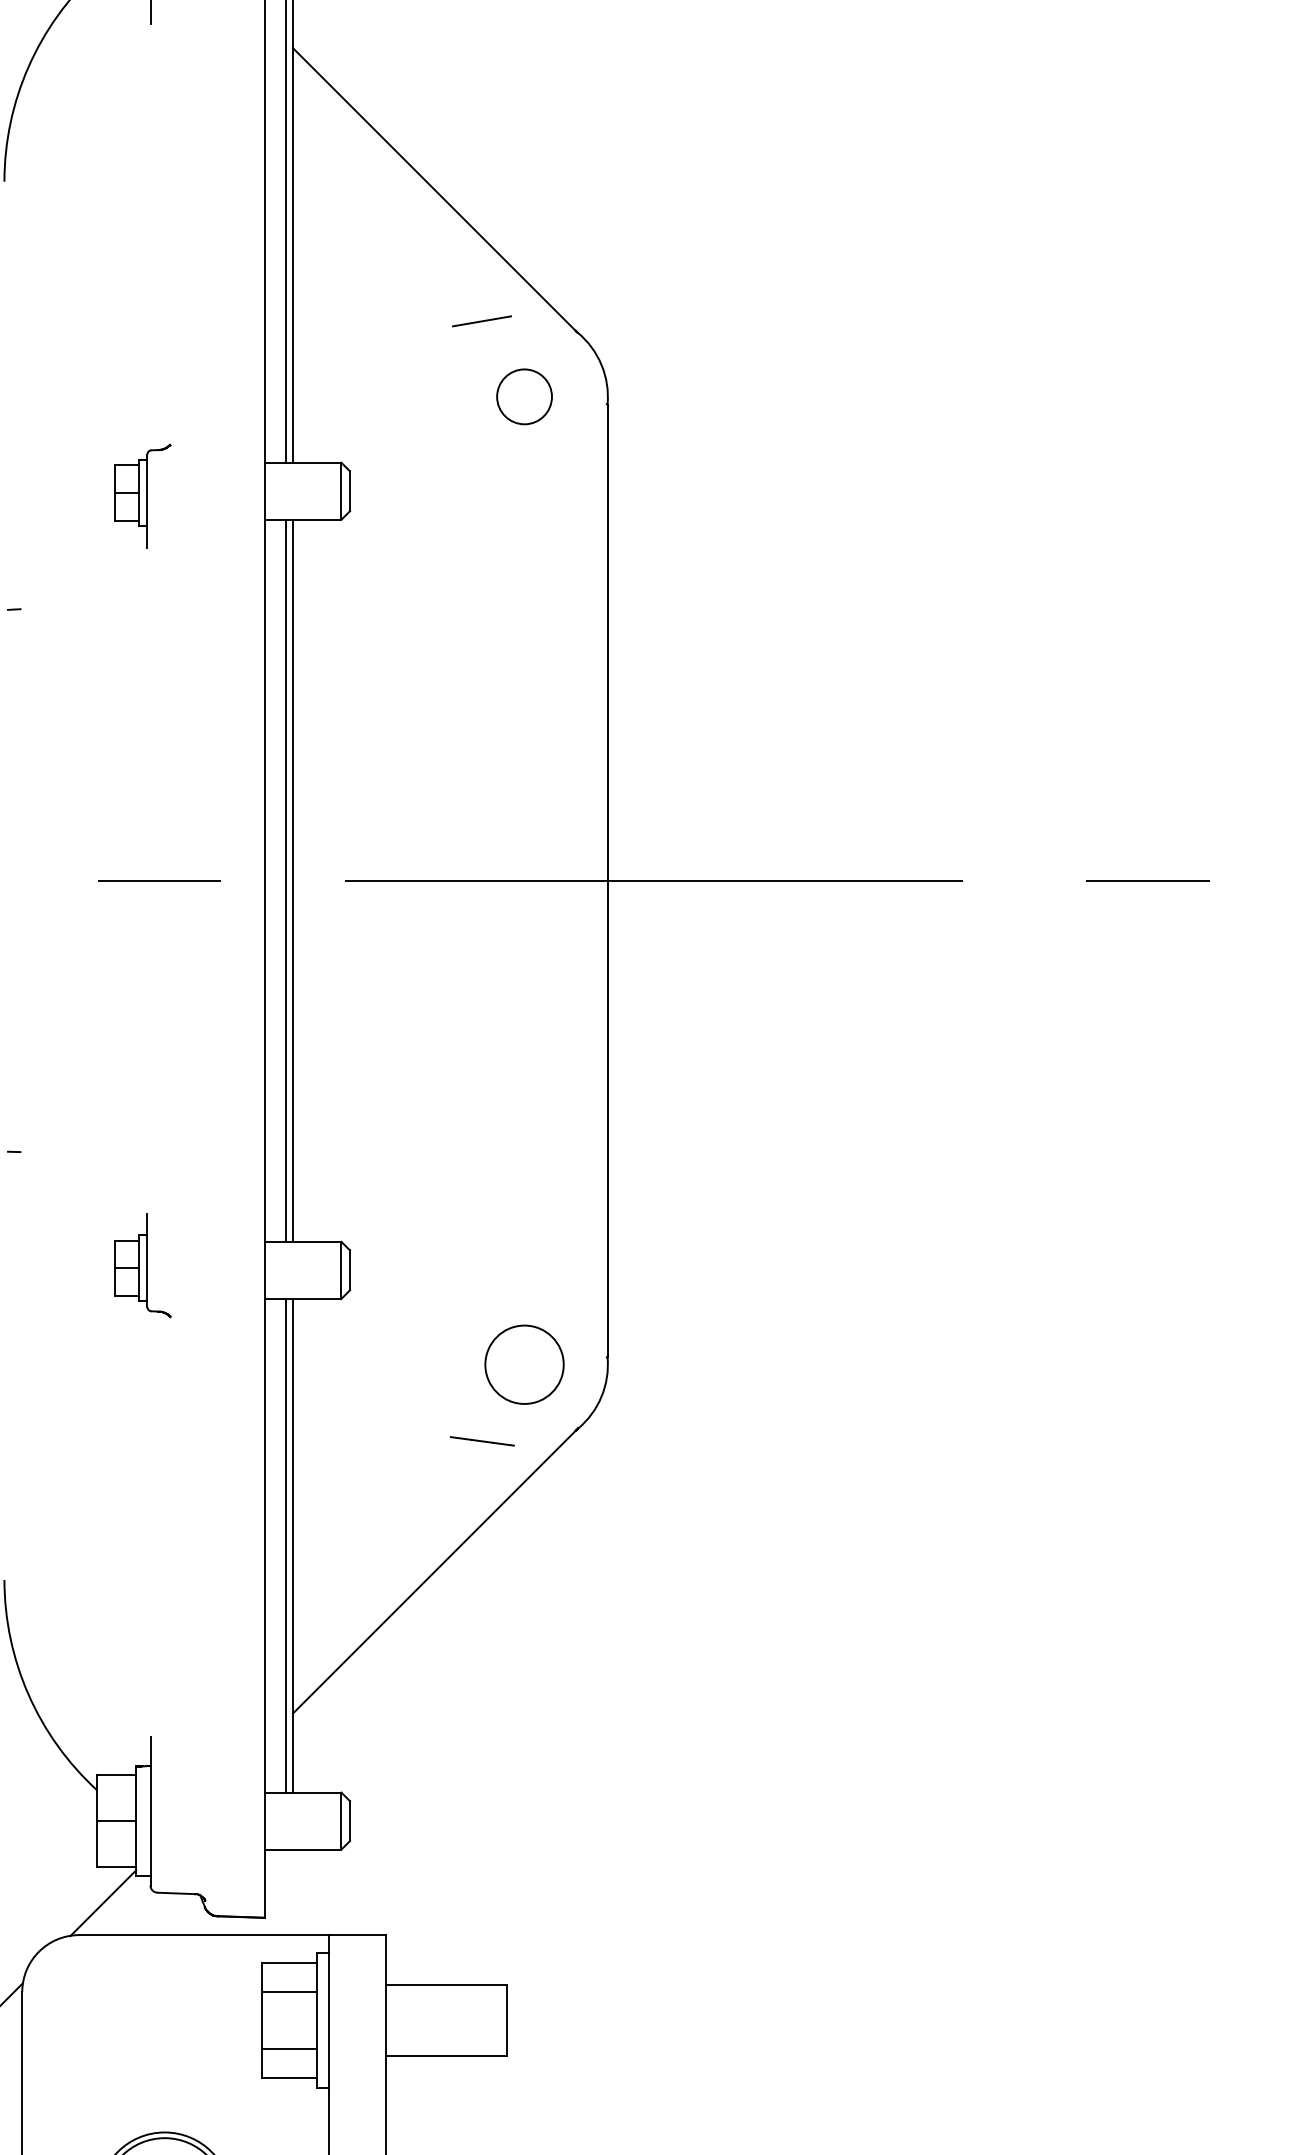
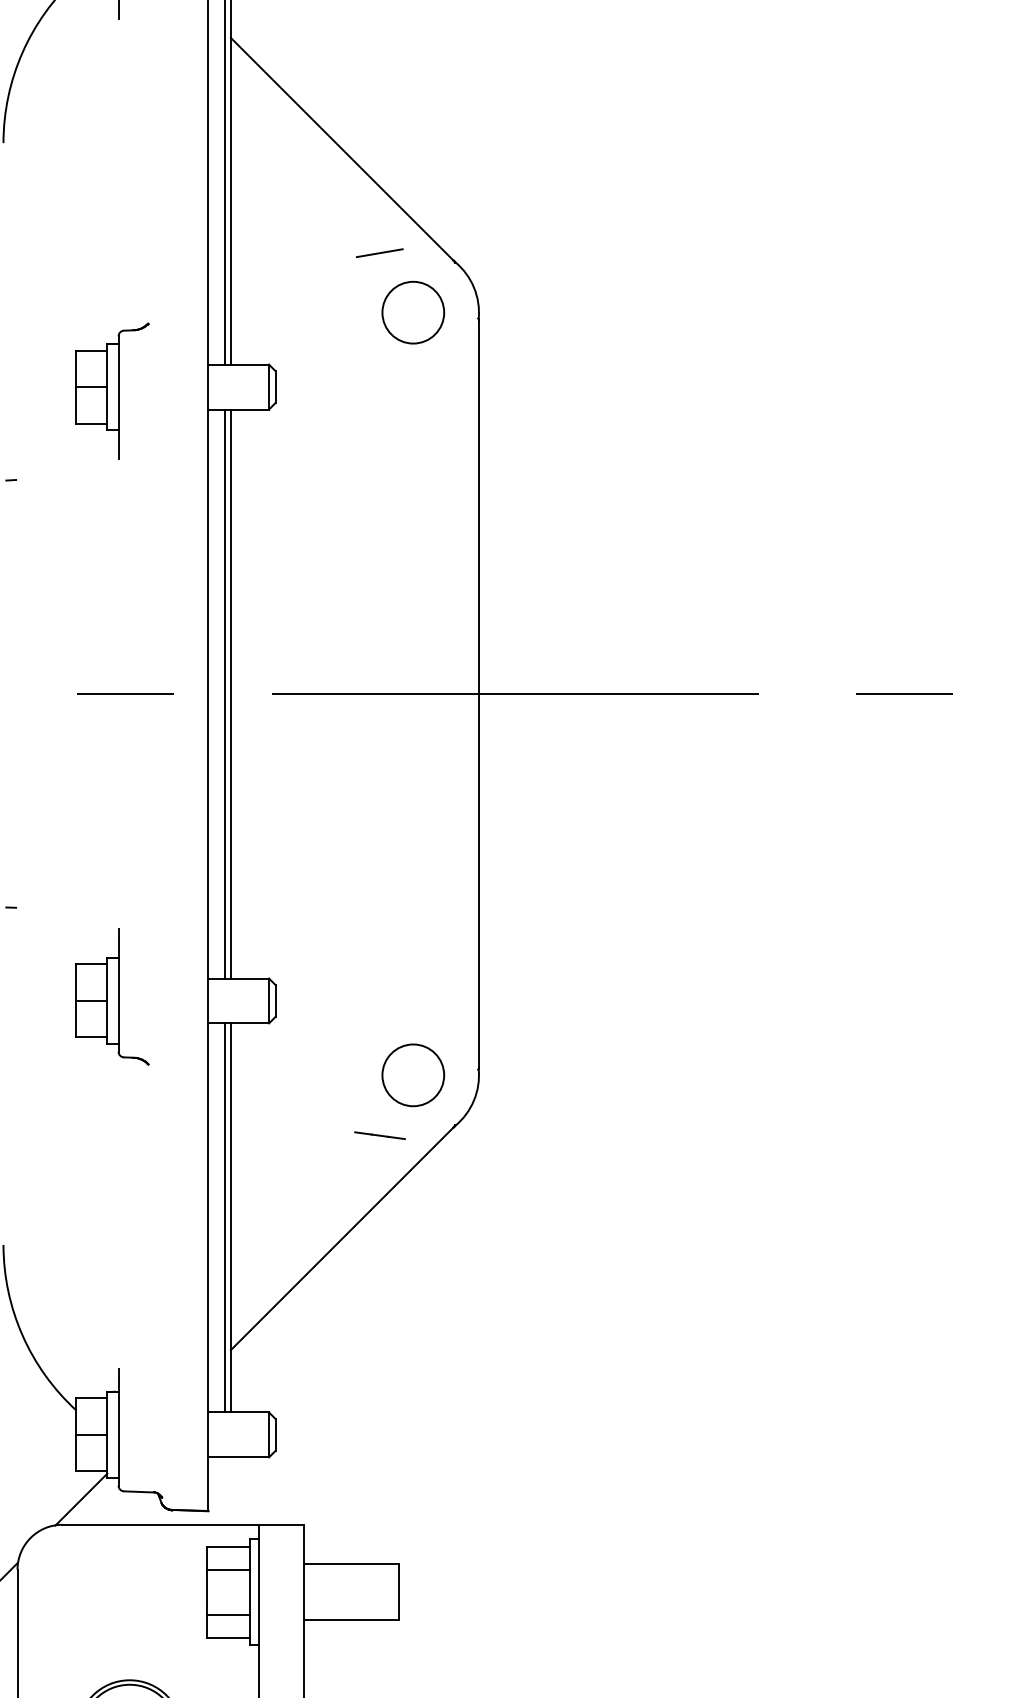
circle: (524, 396) -> (413, 312), size x1.43
part: (142, 495) -> (112, 390), size x1.67
part: (142, 1264) -> (112, 996), size x1.67

